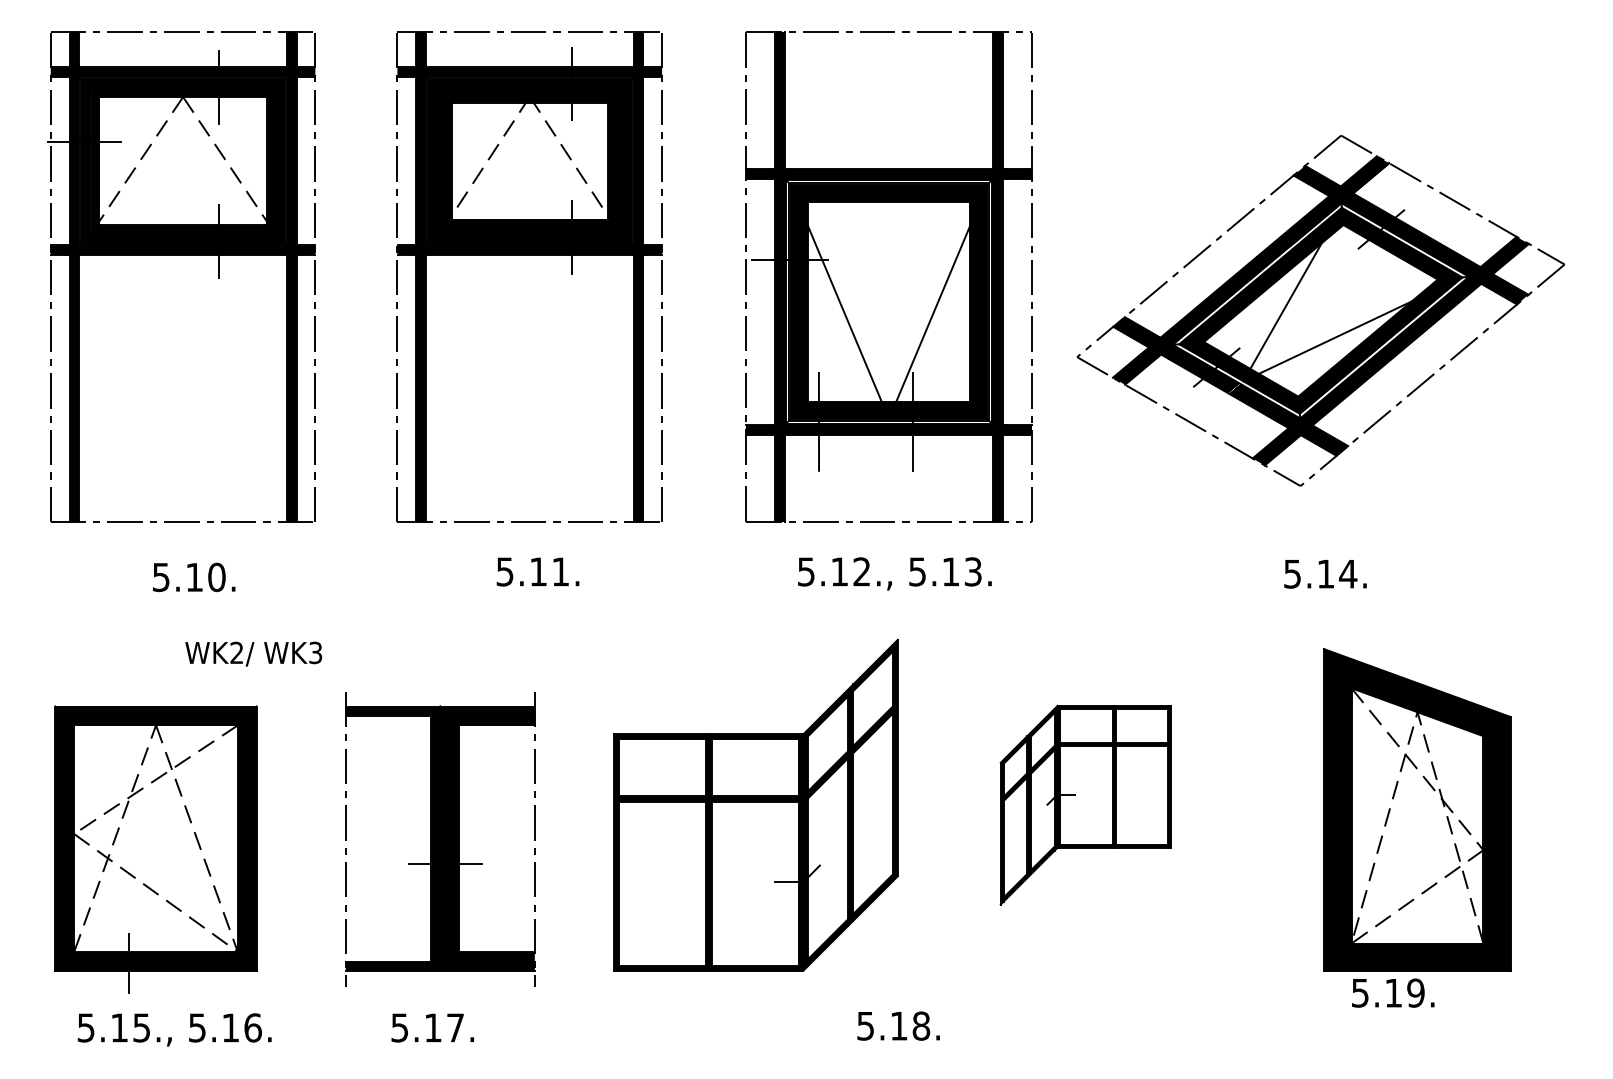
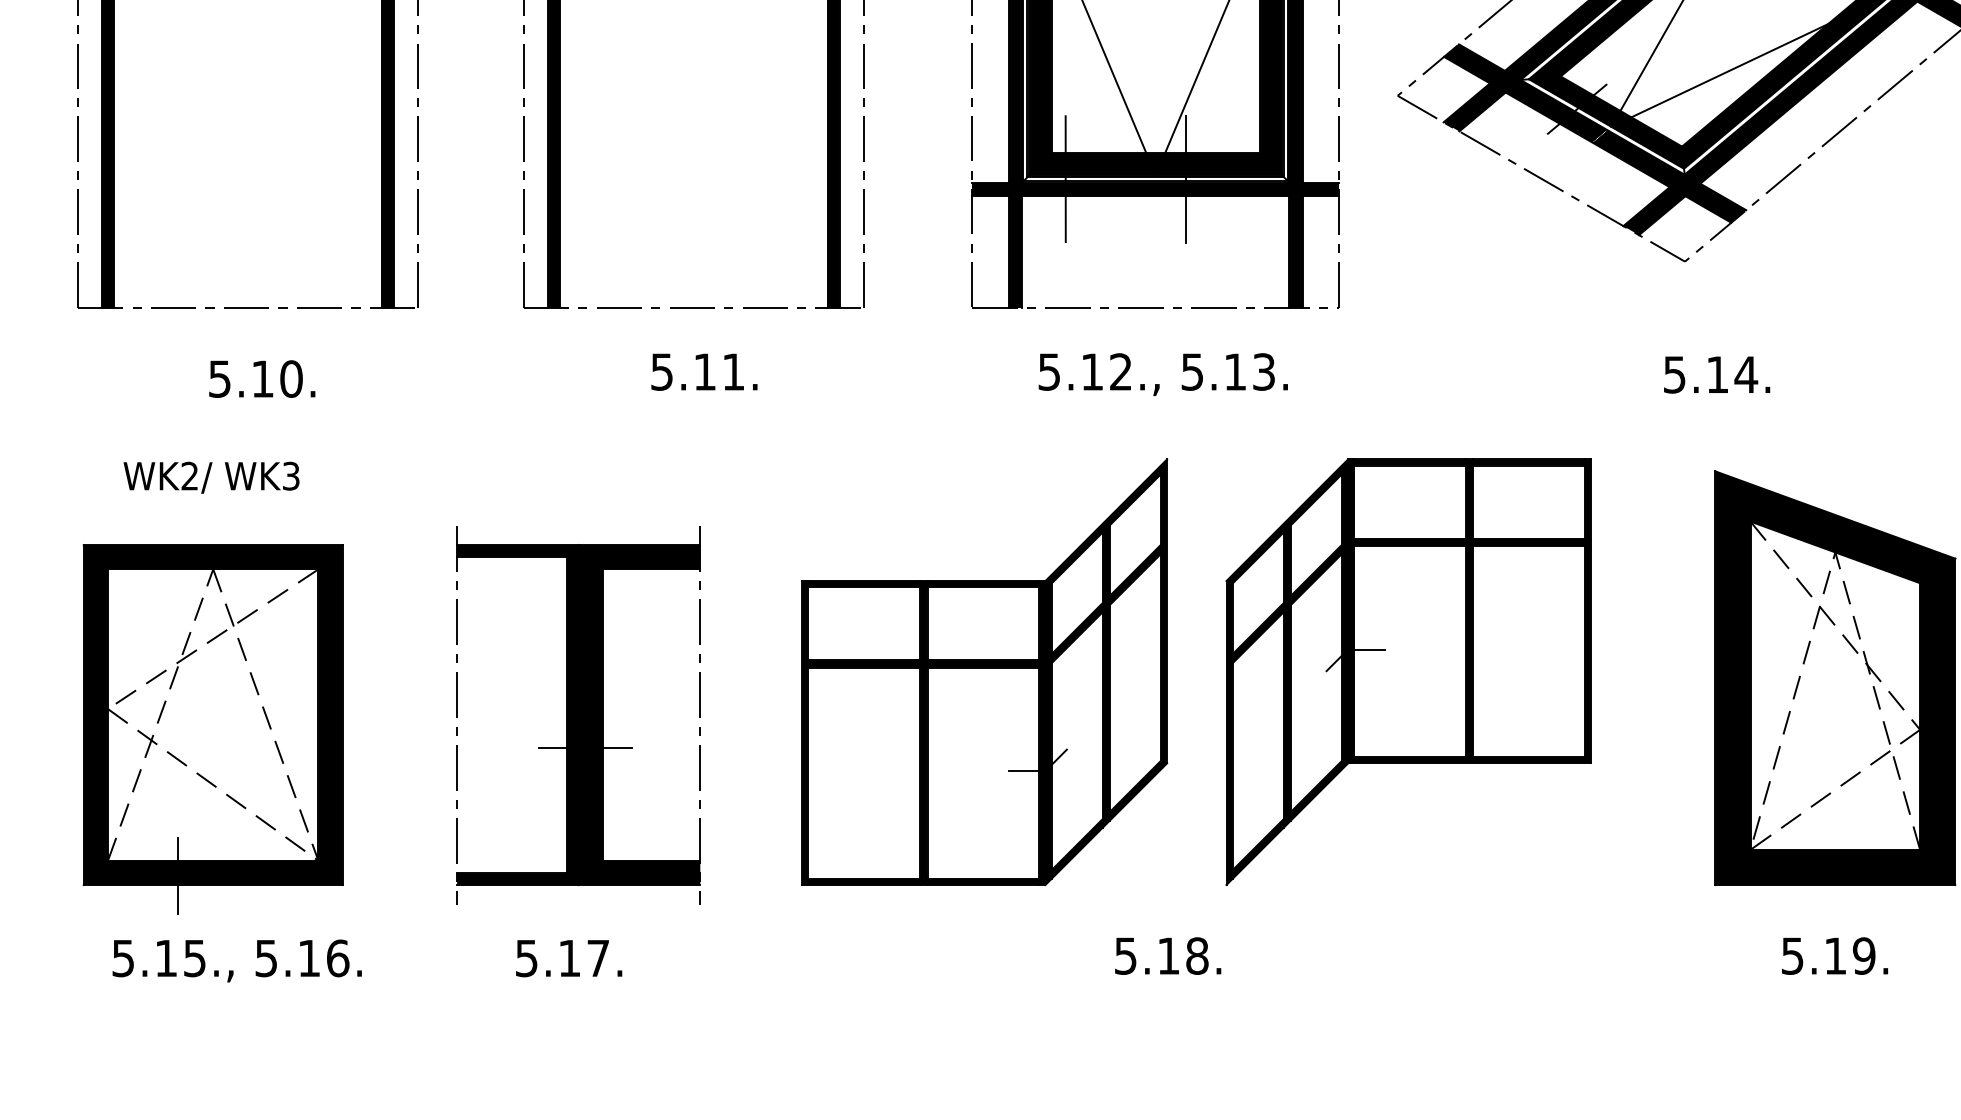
text: (253, 653) -> (211, 476), moved
part: (1085, 804) -> (1408, 671), size x1.67
text: (1393, 992) -> (1835, 955), moved

